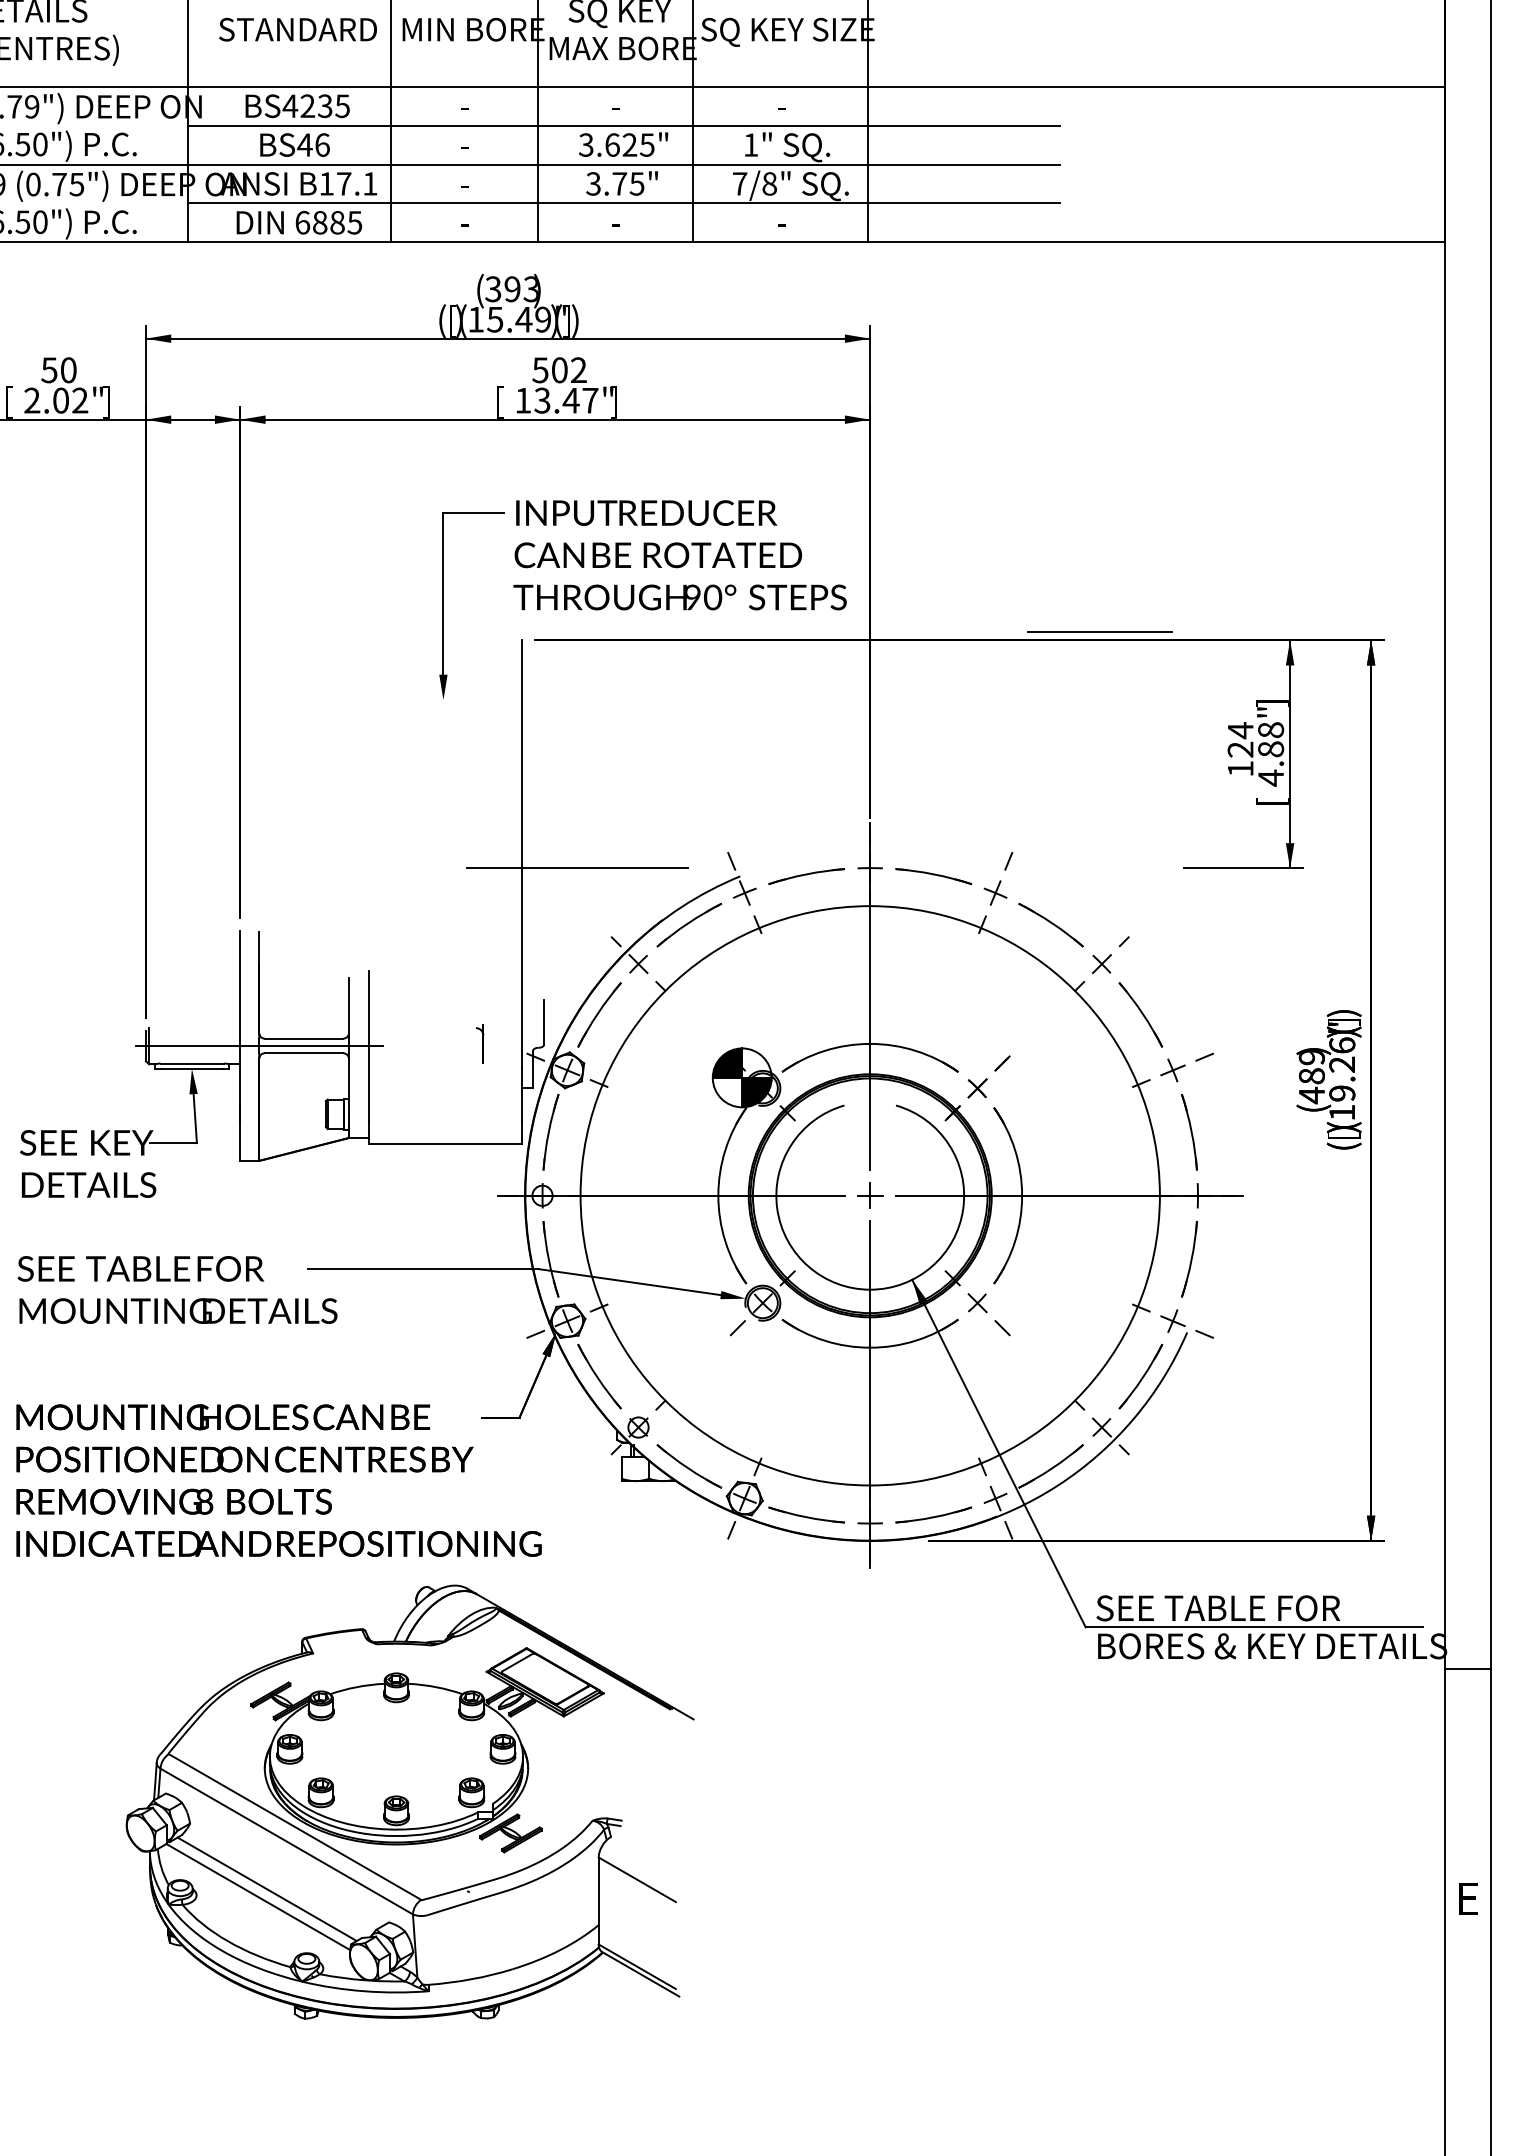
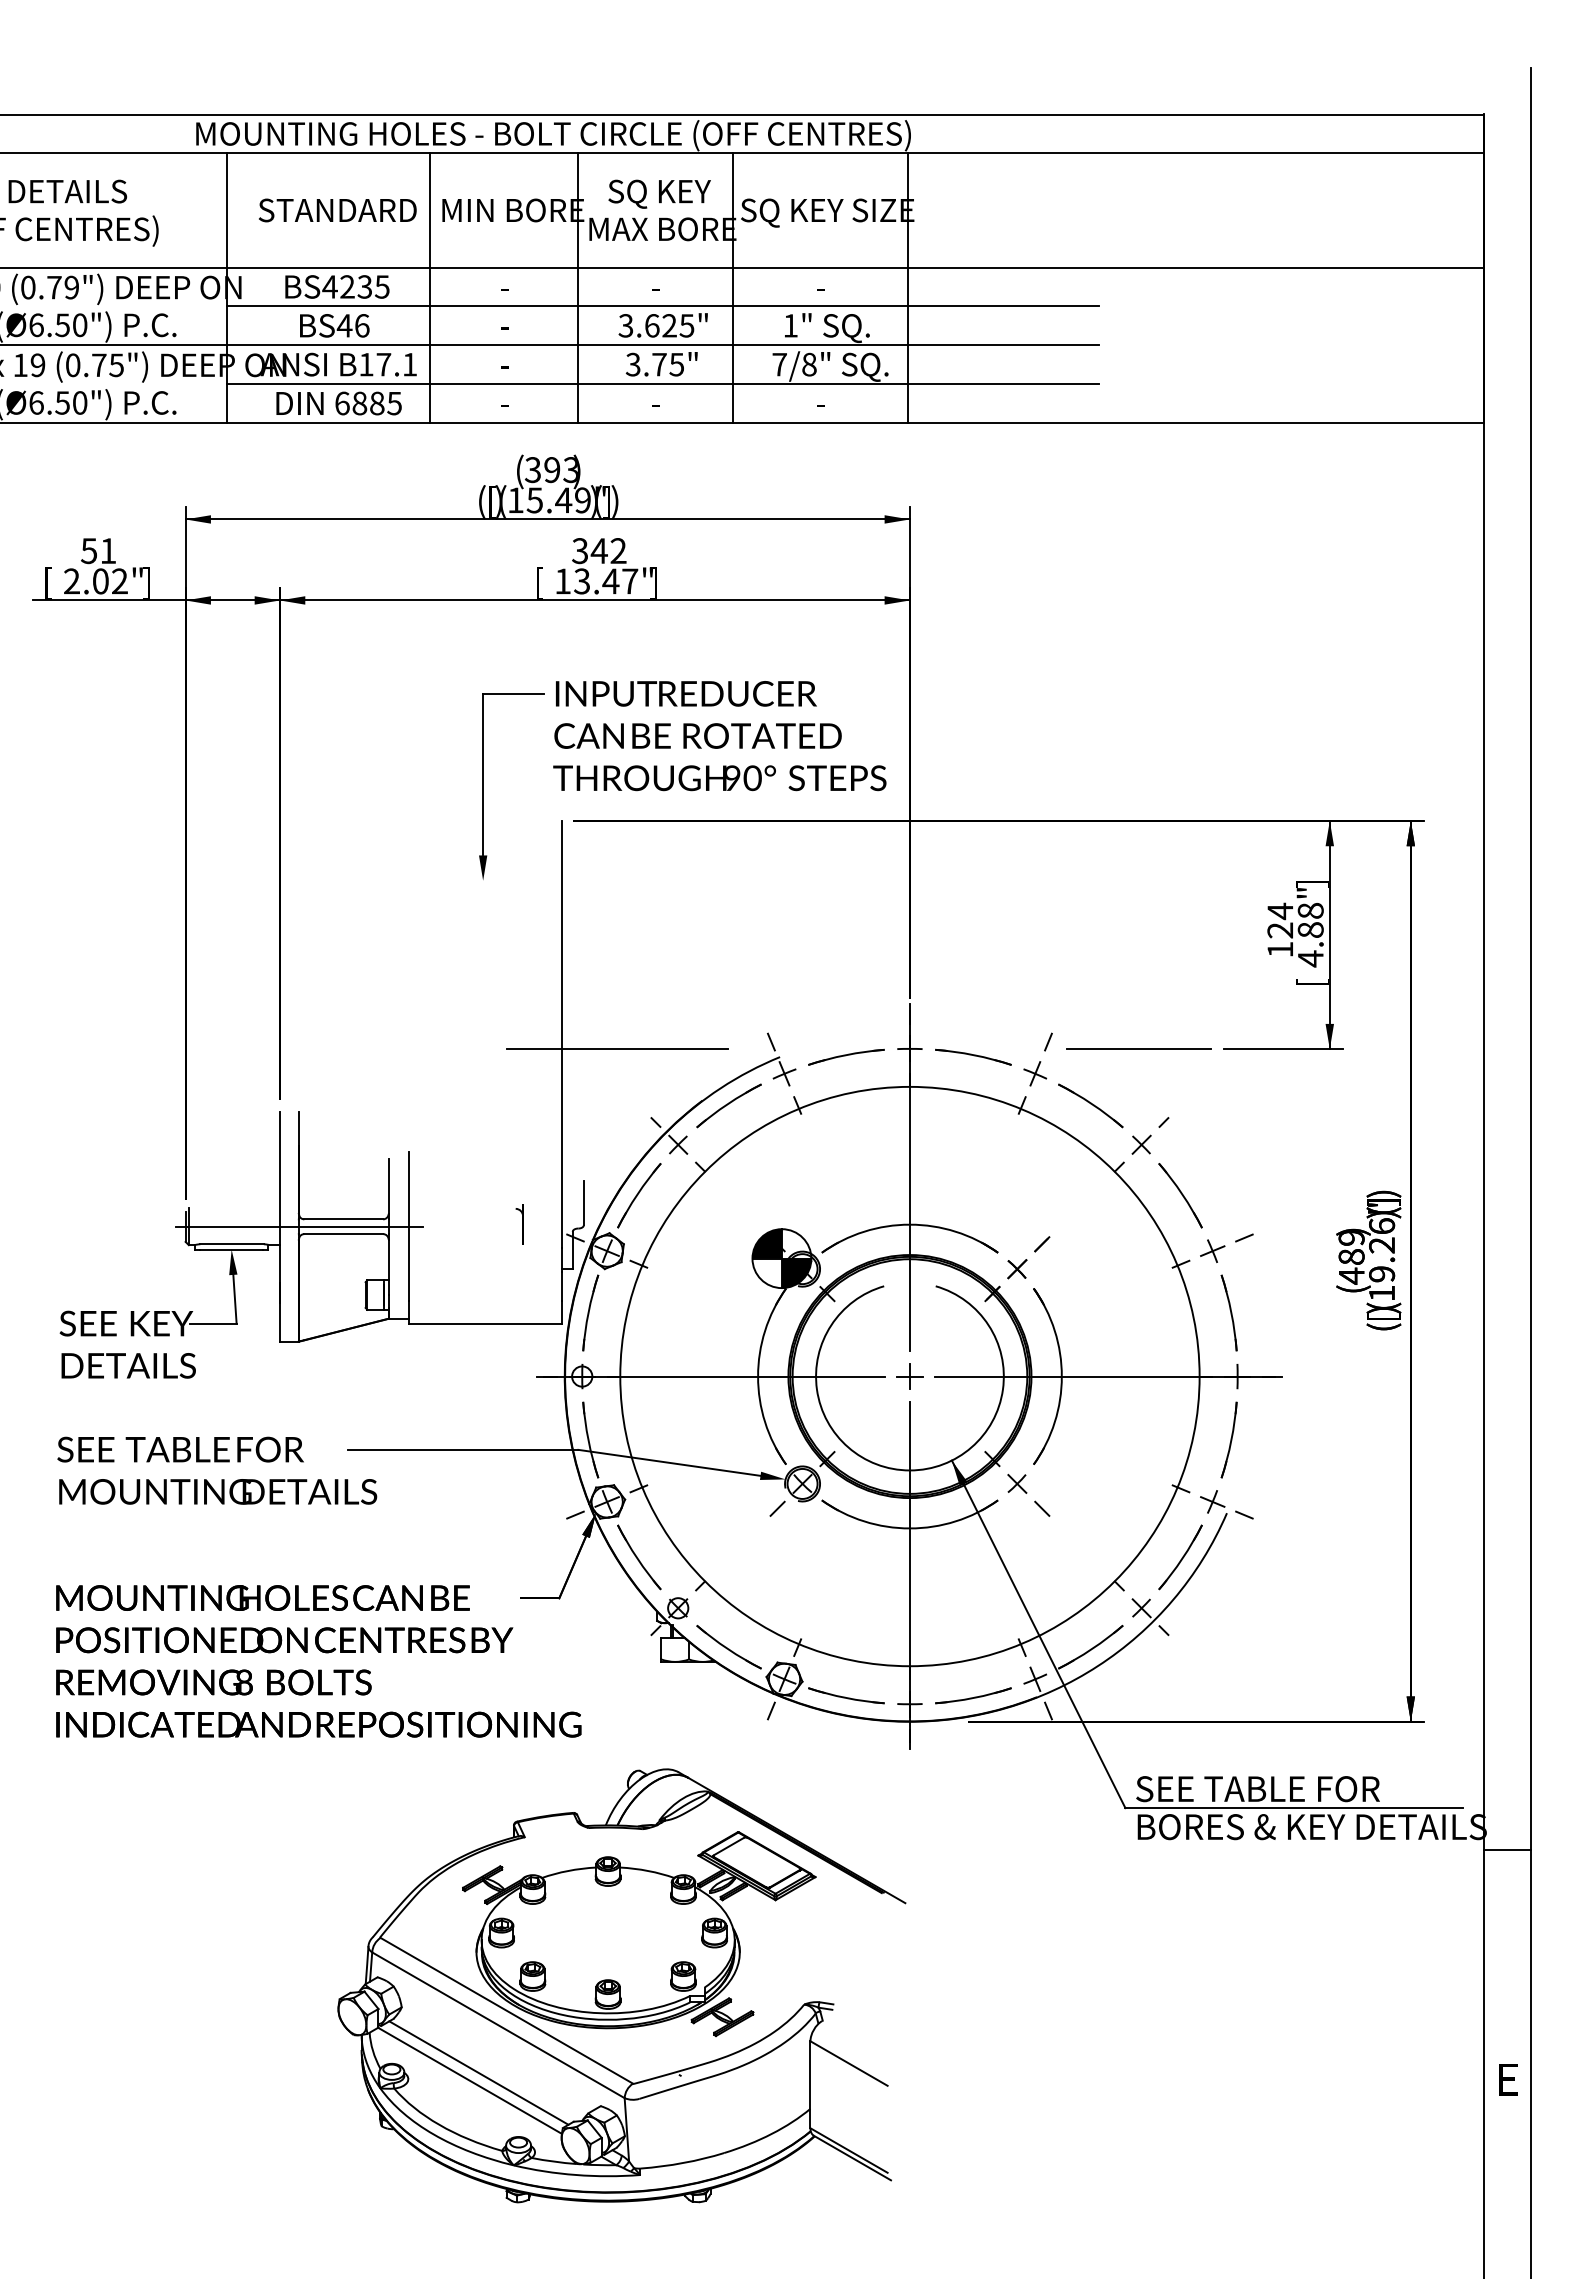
text: (68, 370) -> (108, 551), 50 -> 51
text: (549, 370) -> (589, 551), 502 -> 342
line: (1098, 631) -> (1138, 1048), moved
part: (409, 1801) -> (621, 1985), moved

